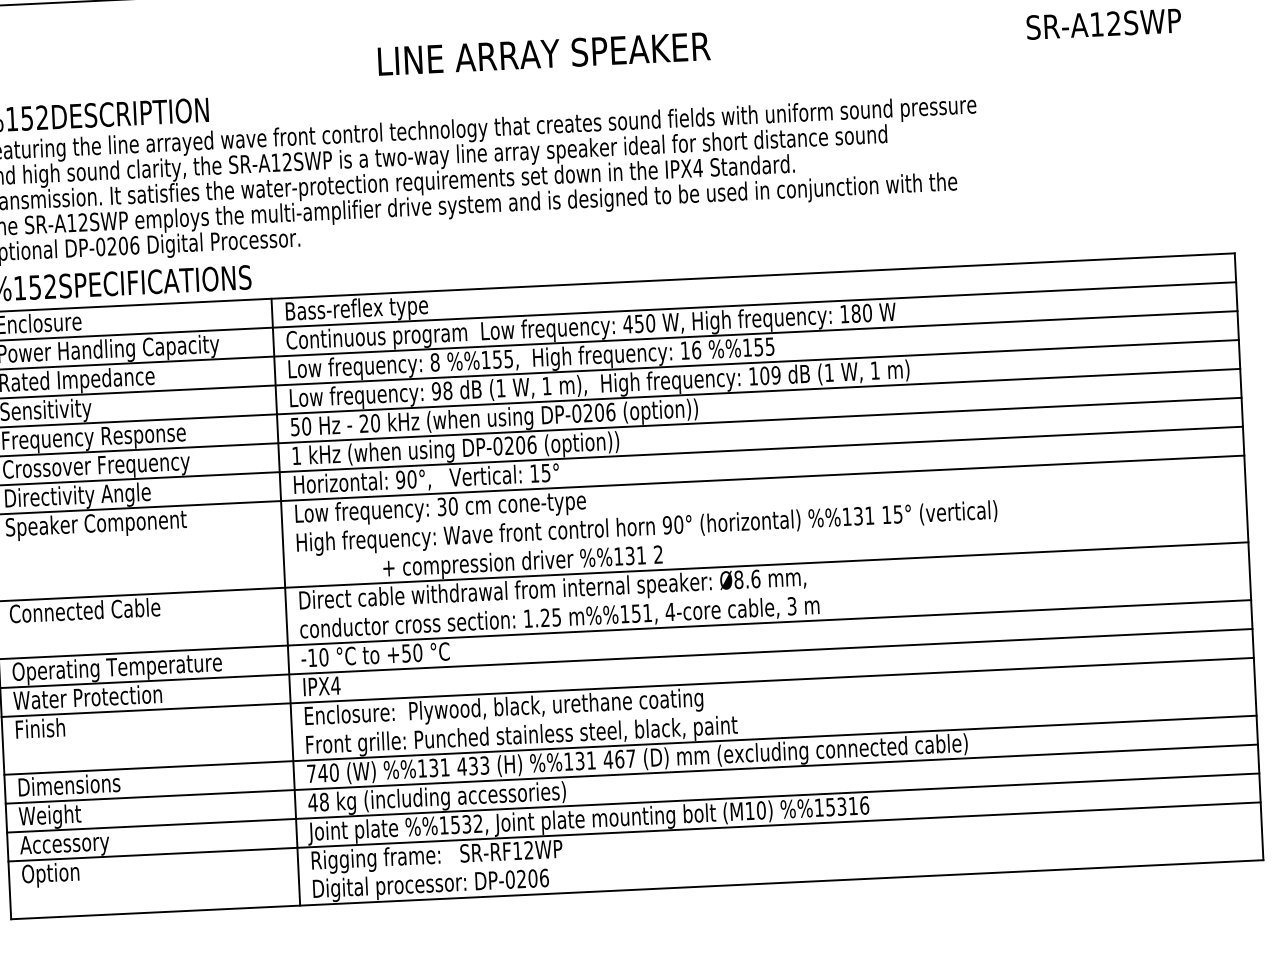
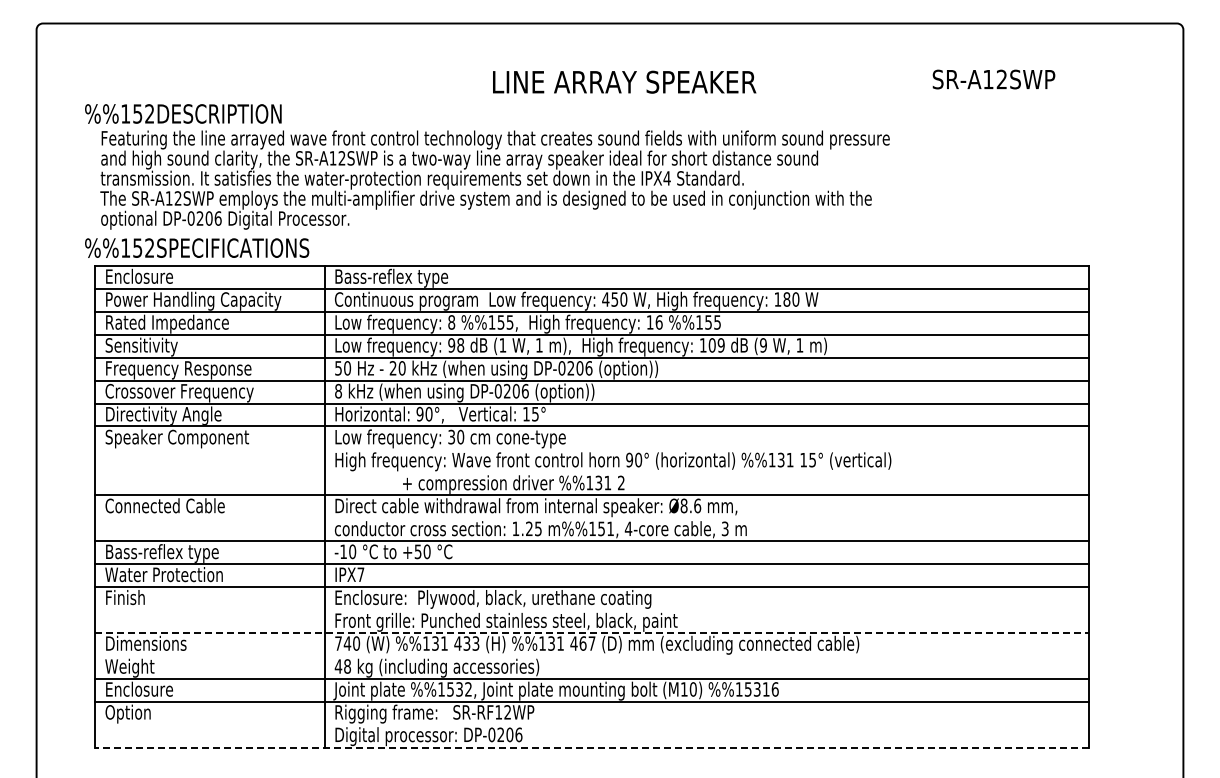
text: (544, 53) -> (624, 81), moved
text: (829, 372) -> (763, 345), (1 -> (9
text: (296, 454) -> (338, 390), 1 -> 8
text: (117, 669) -> (188, 553), Operating Temperature -> Bass-reflex type
text: (335, 685) -> (360, 574), IPX4 -> IPX7
line: (630, 744) -> (592, 632), solid -> dashed
line: (632, 773) -> (592, 655), removed
text: (64, 844) -> (140, 690), Accessory -> Enclosure
line: (637, 889) -> (592, 747), solid -> dashed

